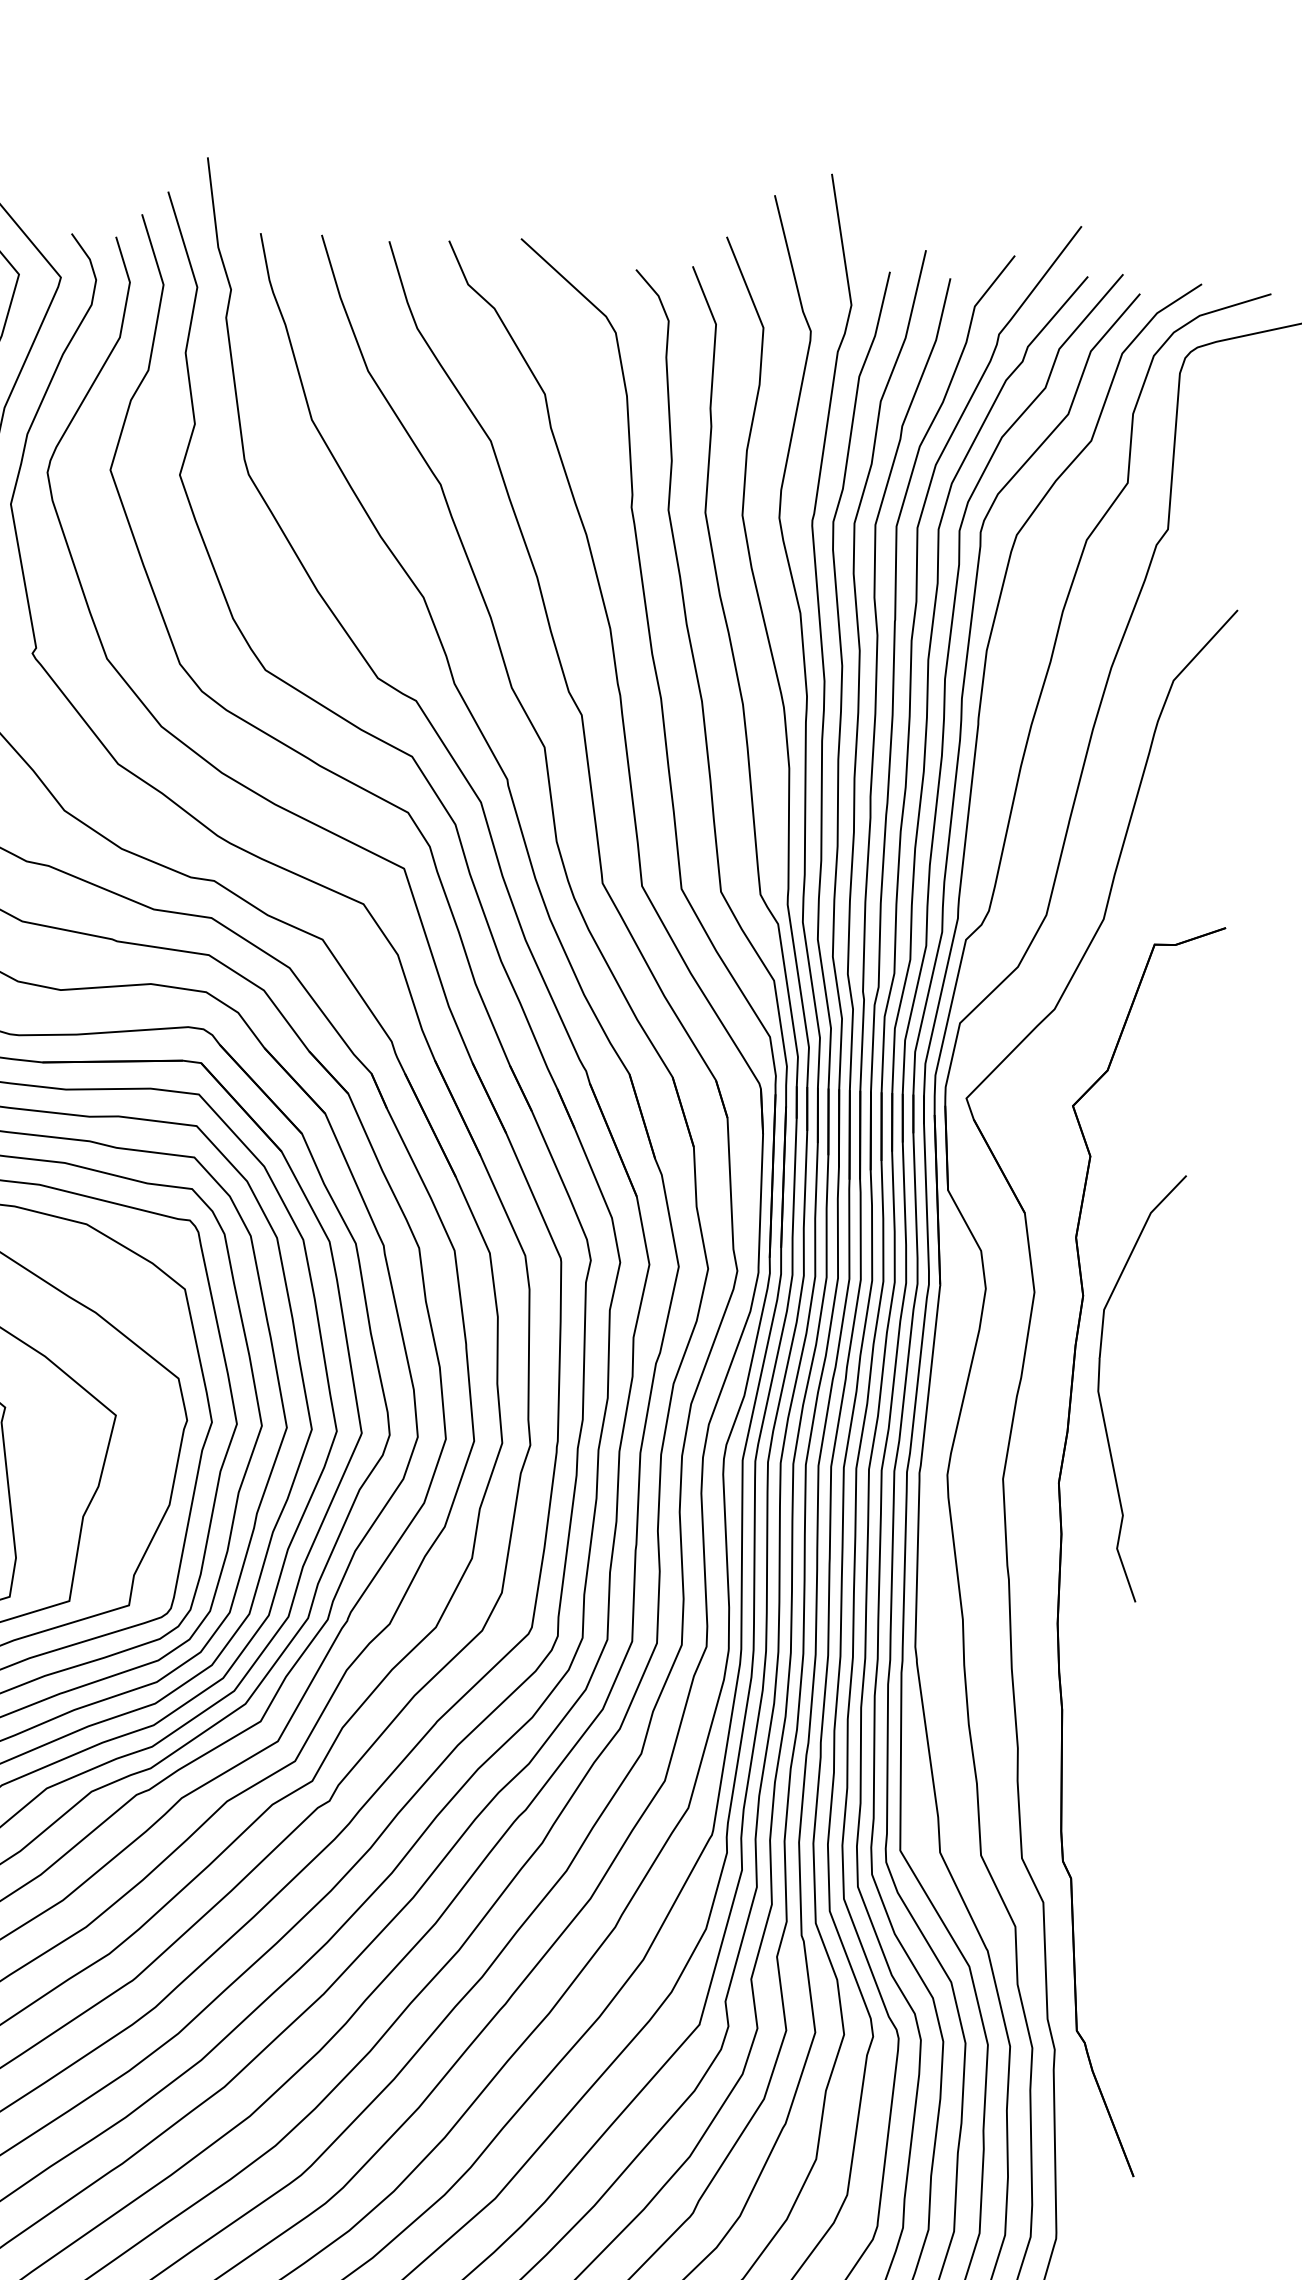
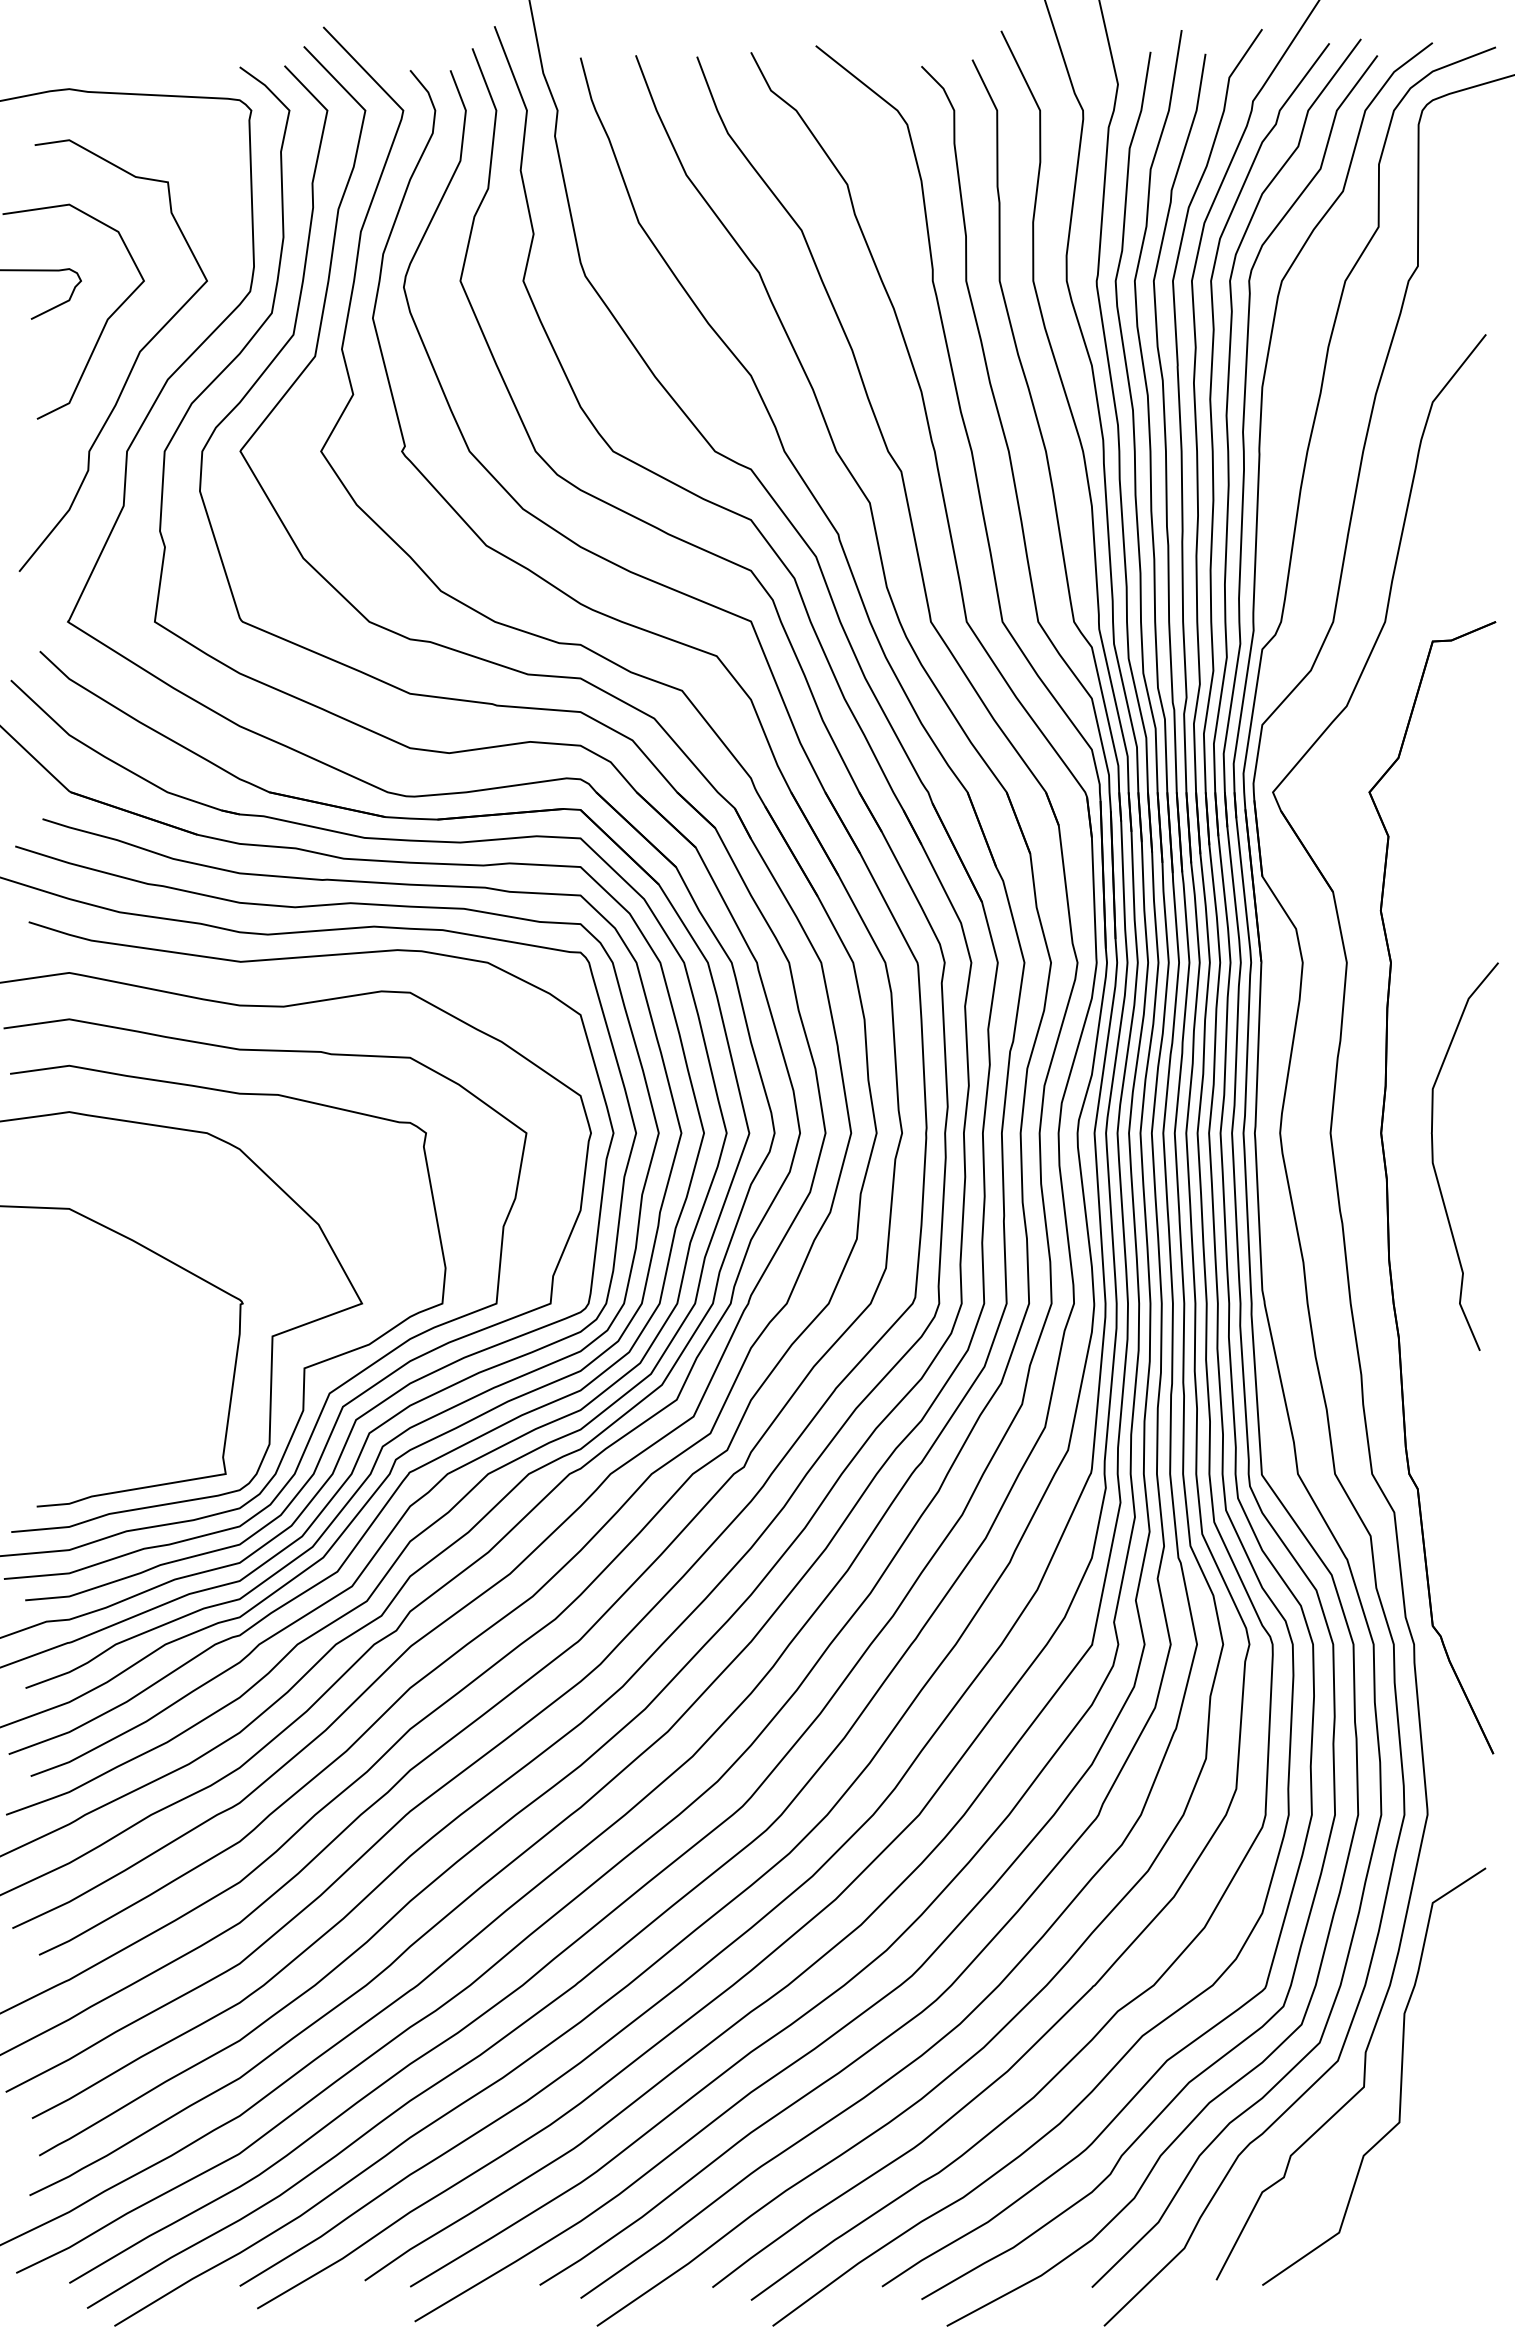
curve: (1099, 1384) -> (1433, 1156), moved

